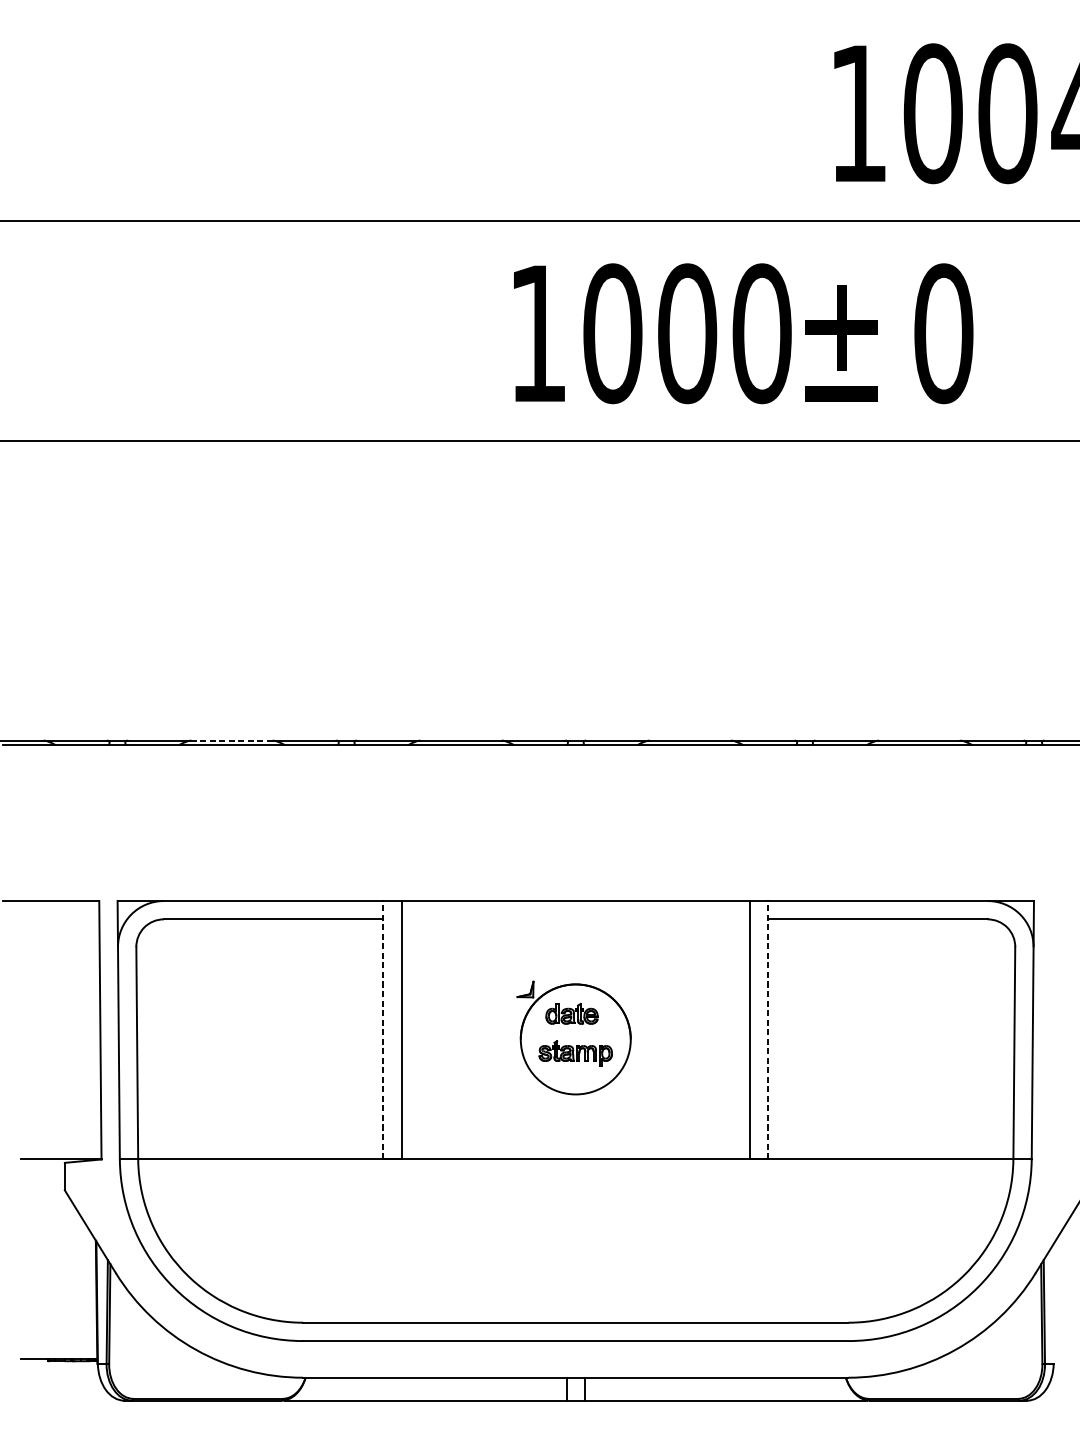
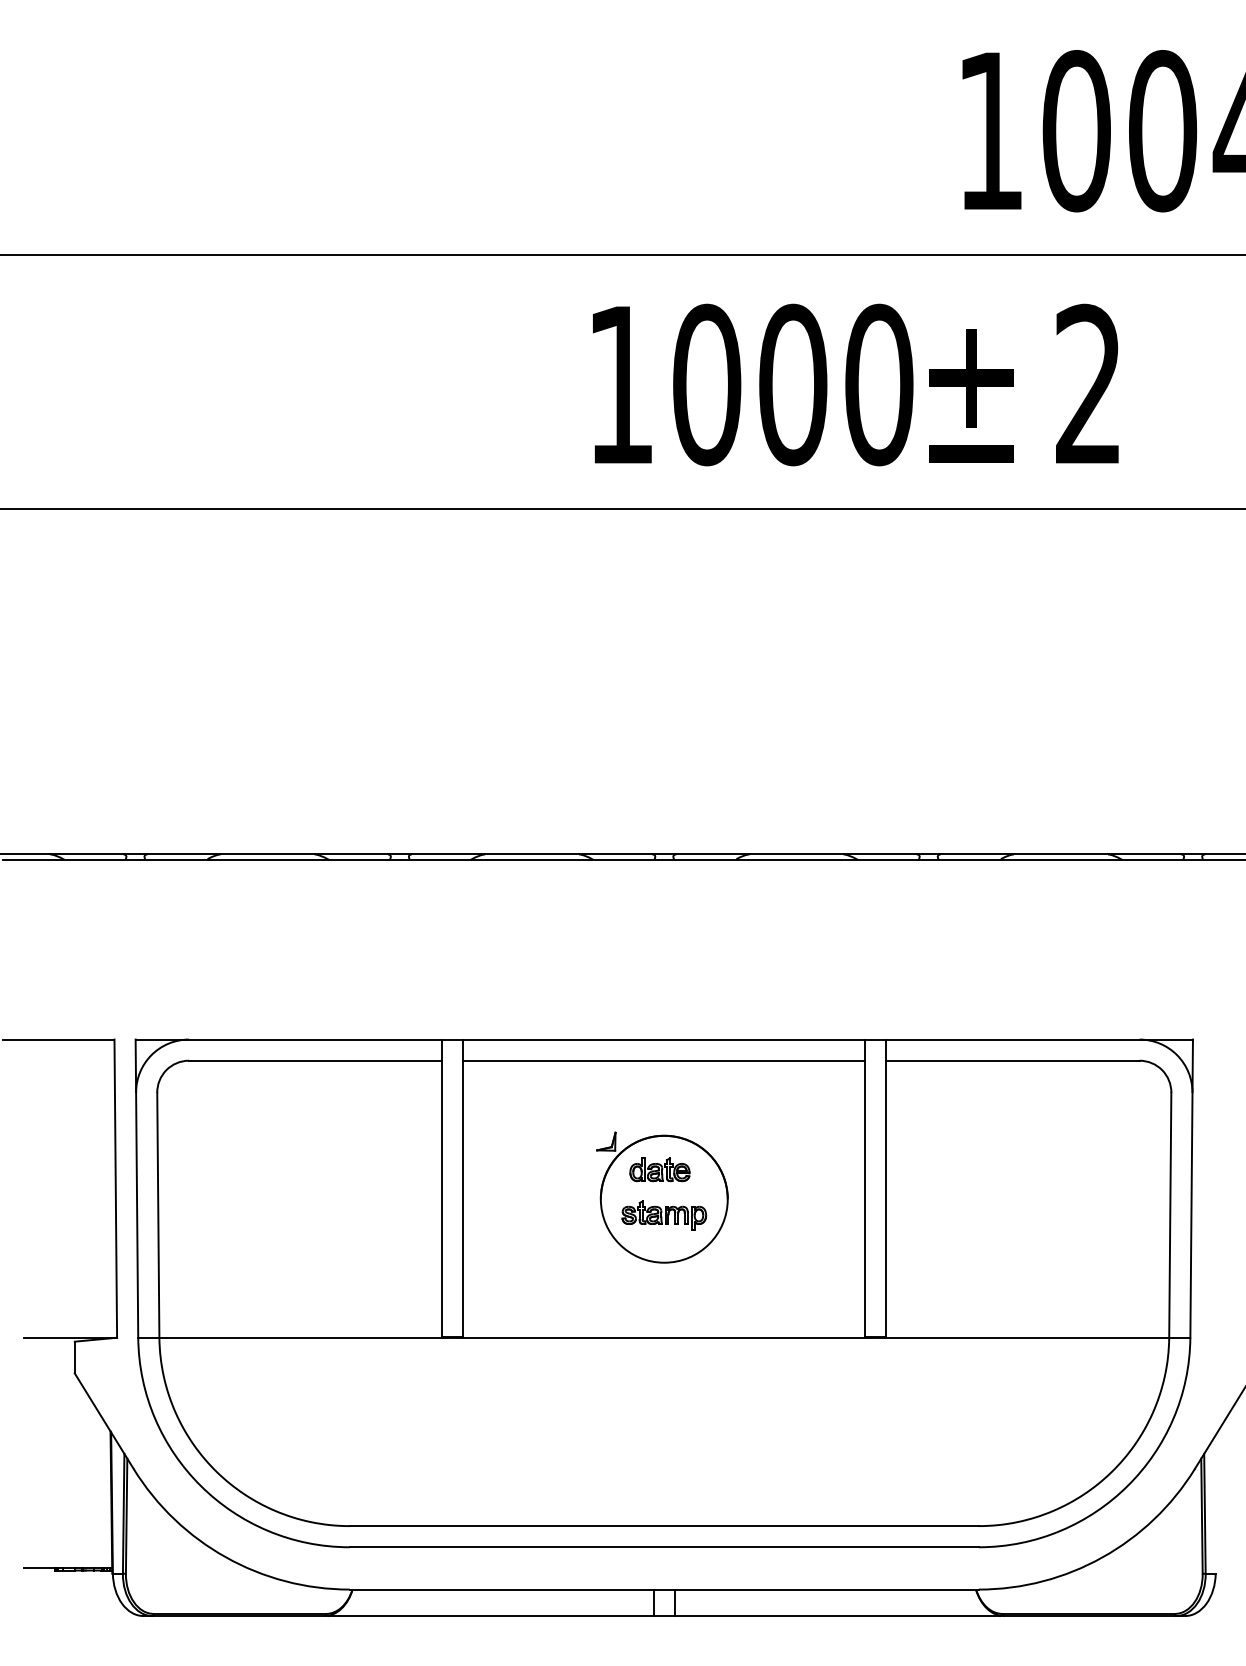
text: (944, 333) -> (1089, 384), 0 -> 2
line: (231, 740) -> (267, 854), dashed -> solid
line: (575, 919) -> (664, 1060), added
line: (383, 1030) -> (442, 1188), dashed -> solid
line: (768, 1030) -> (886, 1188), dashed -> solid

